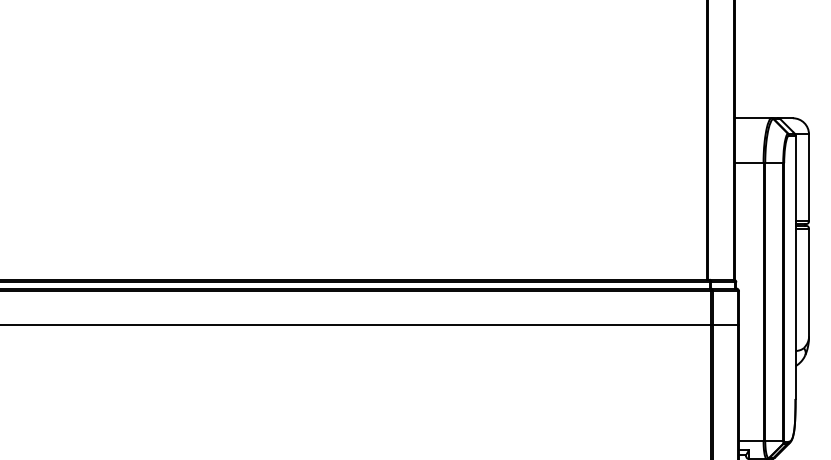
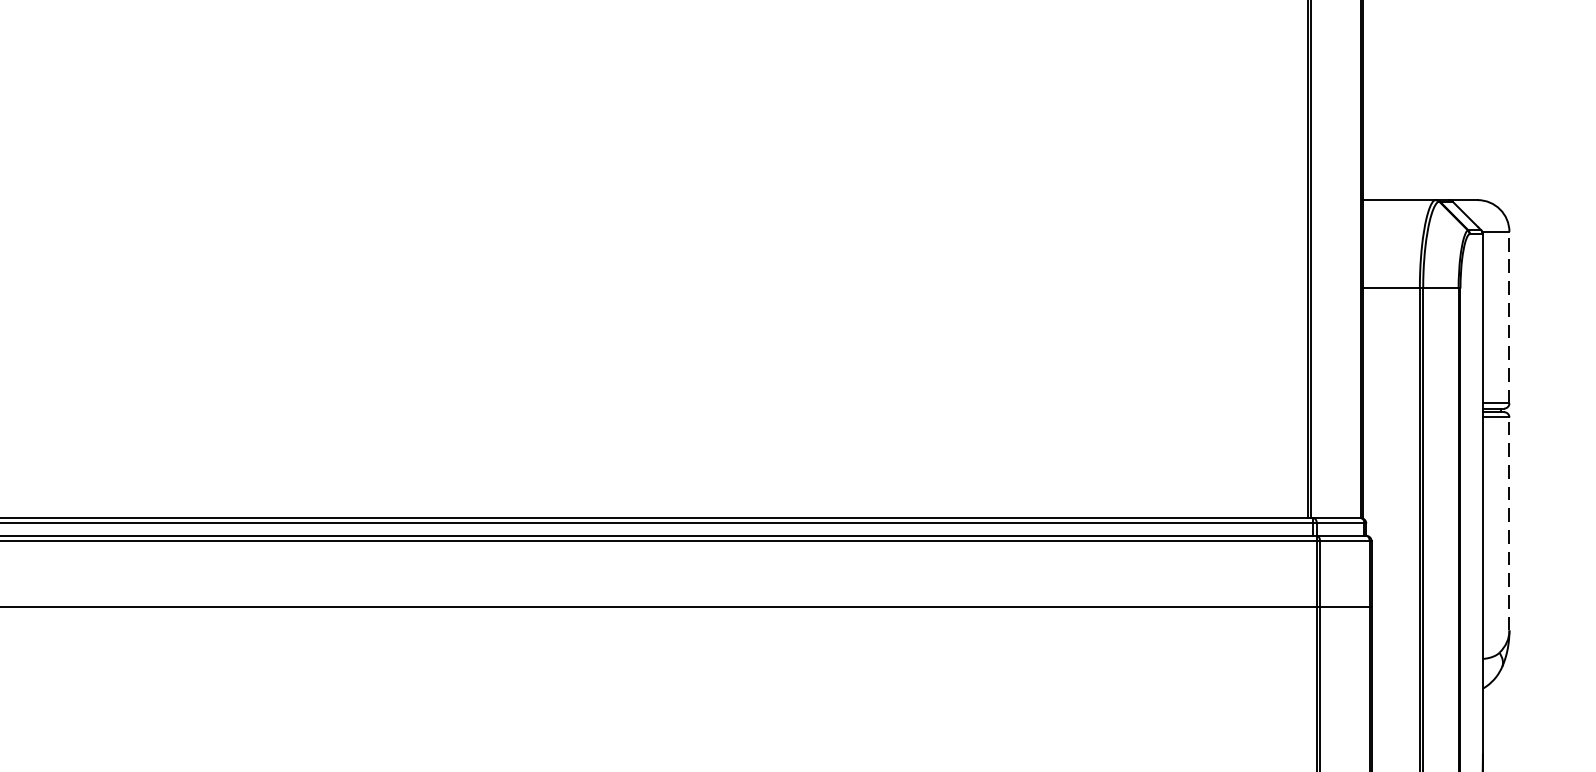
line: (809, 177) -> (1510, 316), solid -> dashed
line: (809, 282) -> (1510, 523), solid -> dashed

